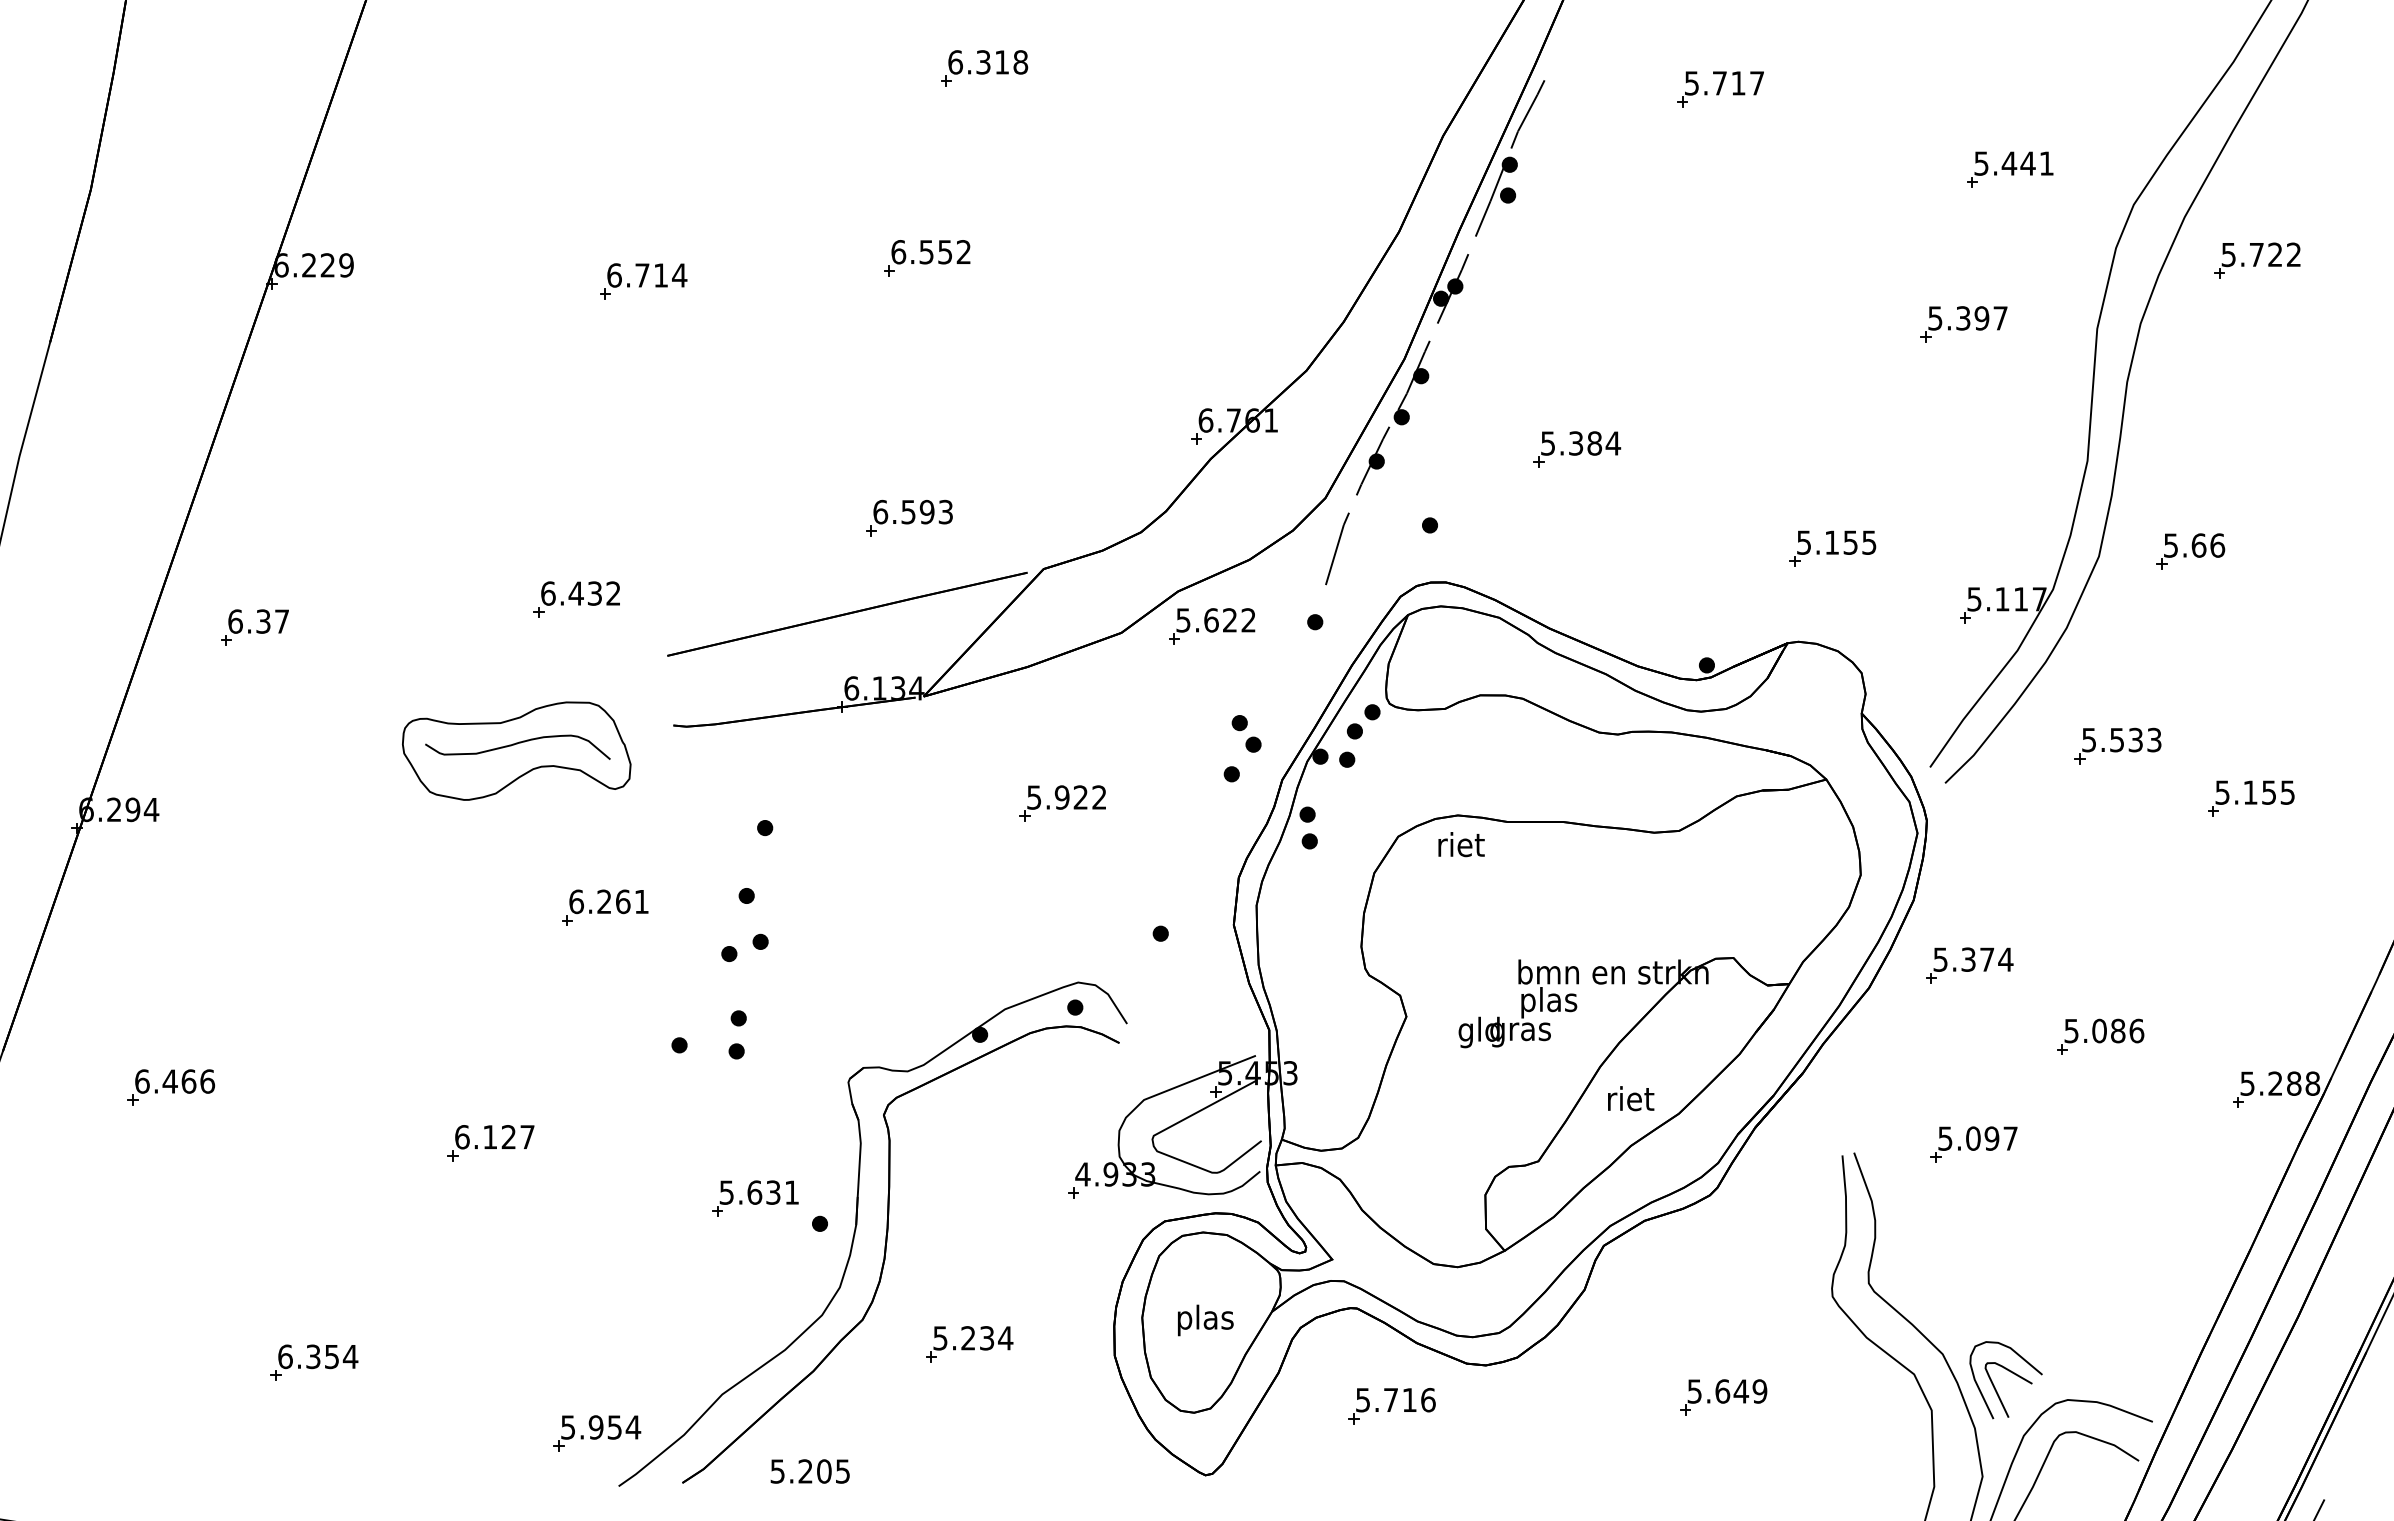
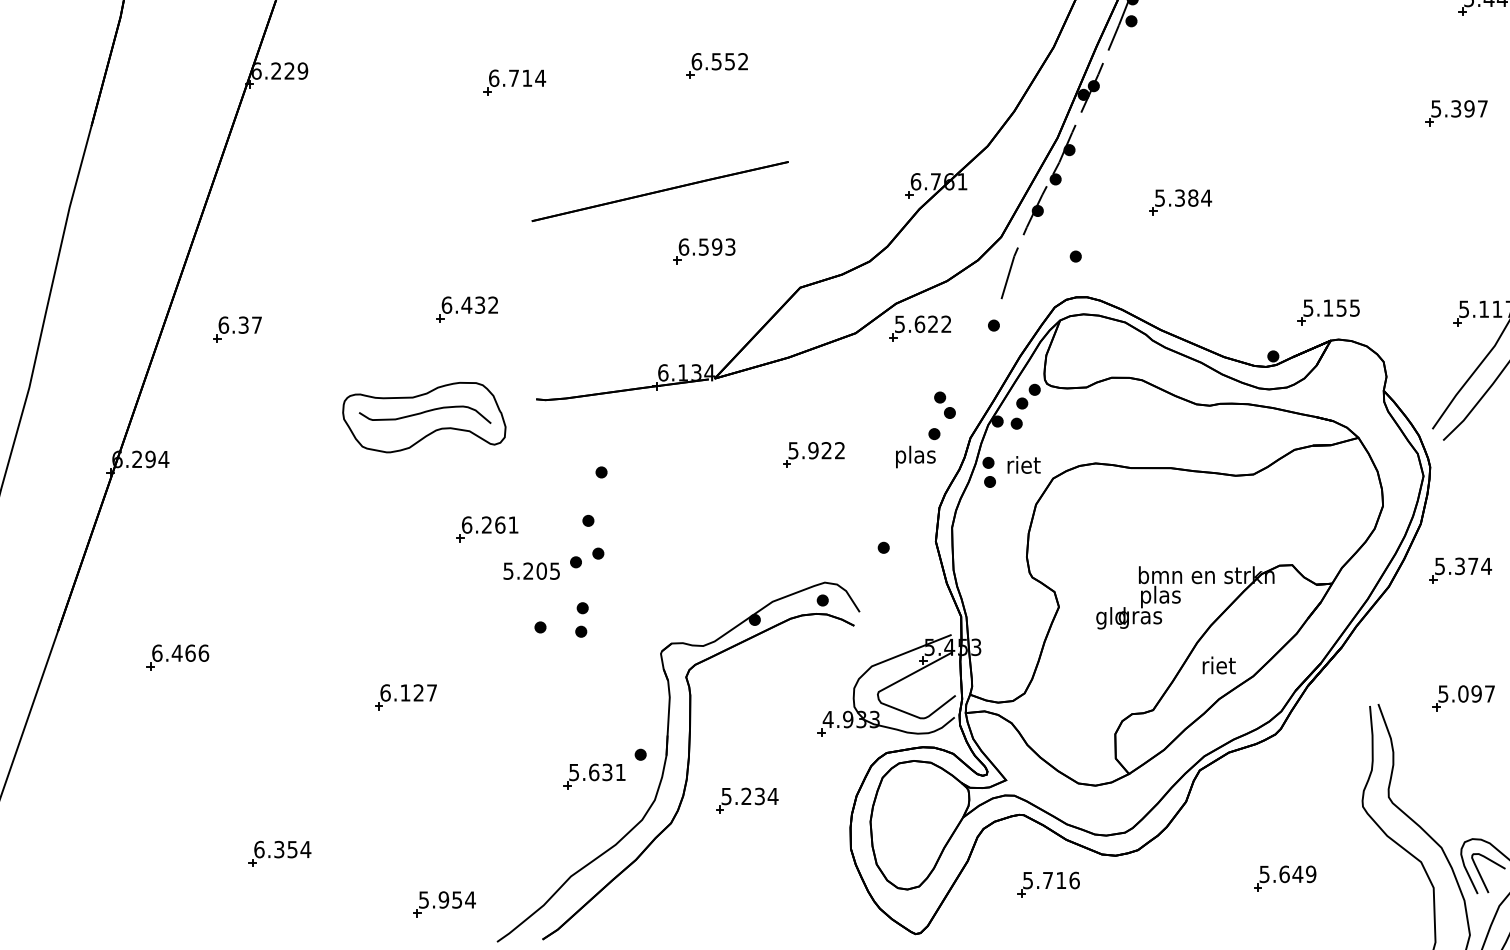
part: (1832, 548) -> (1328, 312), moved
line: (847, 613) -> (660, 191), moved
text: (1461, 844) -> (1024, 464), moved
part: (755, 1198) -> (594, 776), moved
text: (1205, 1320) -> (915, 457), moved
part: (969, 1344) -> (747, 800), moved
part: (597, 1433) -> (444, 904), moved
text: (809, 1471) -> (531, 571), moved

